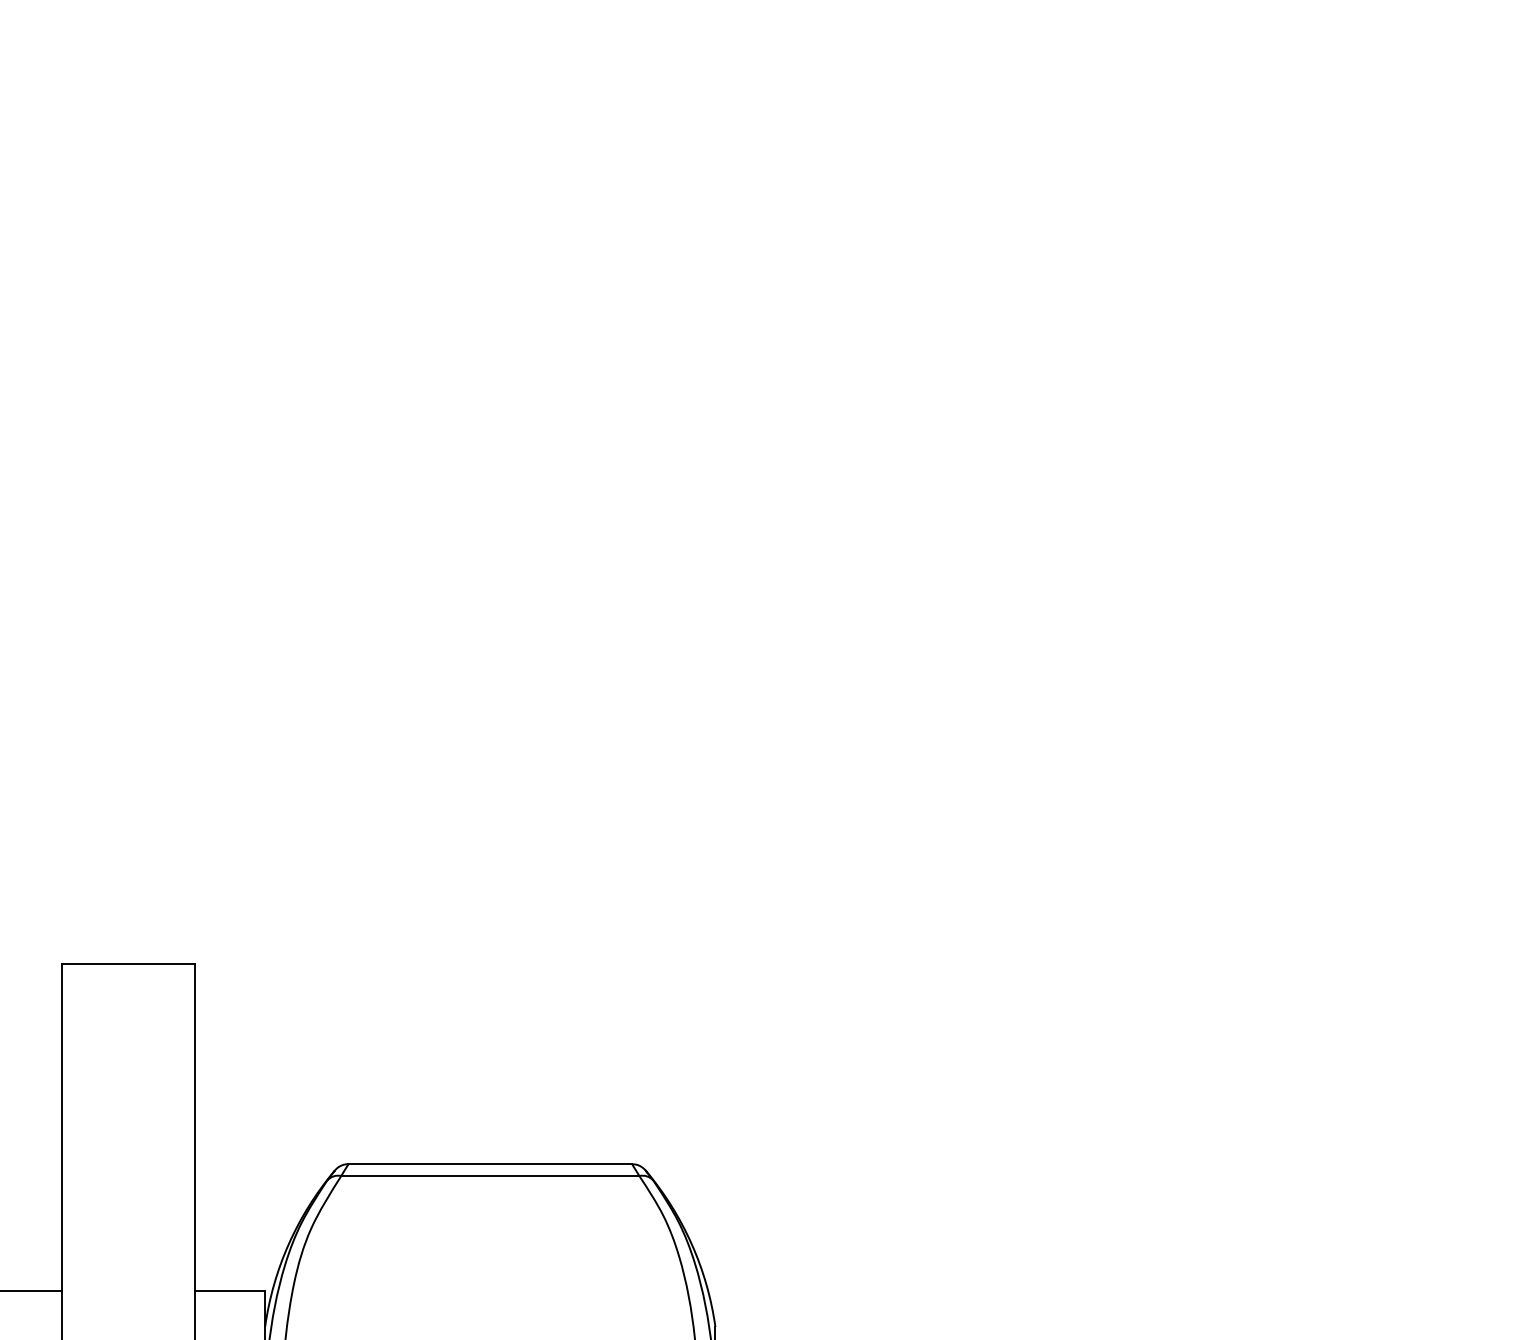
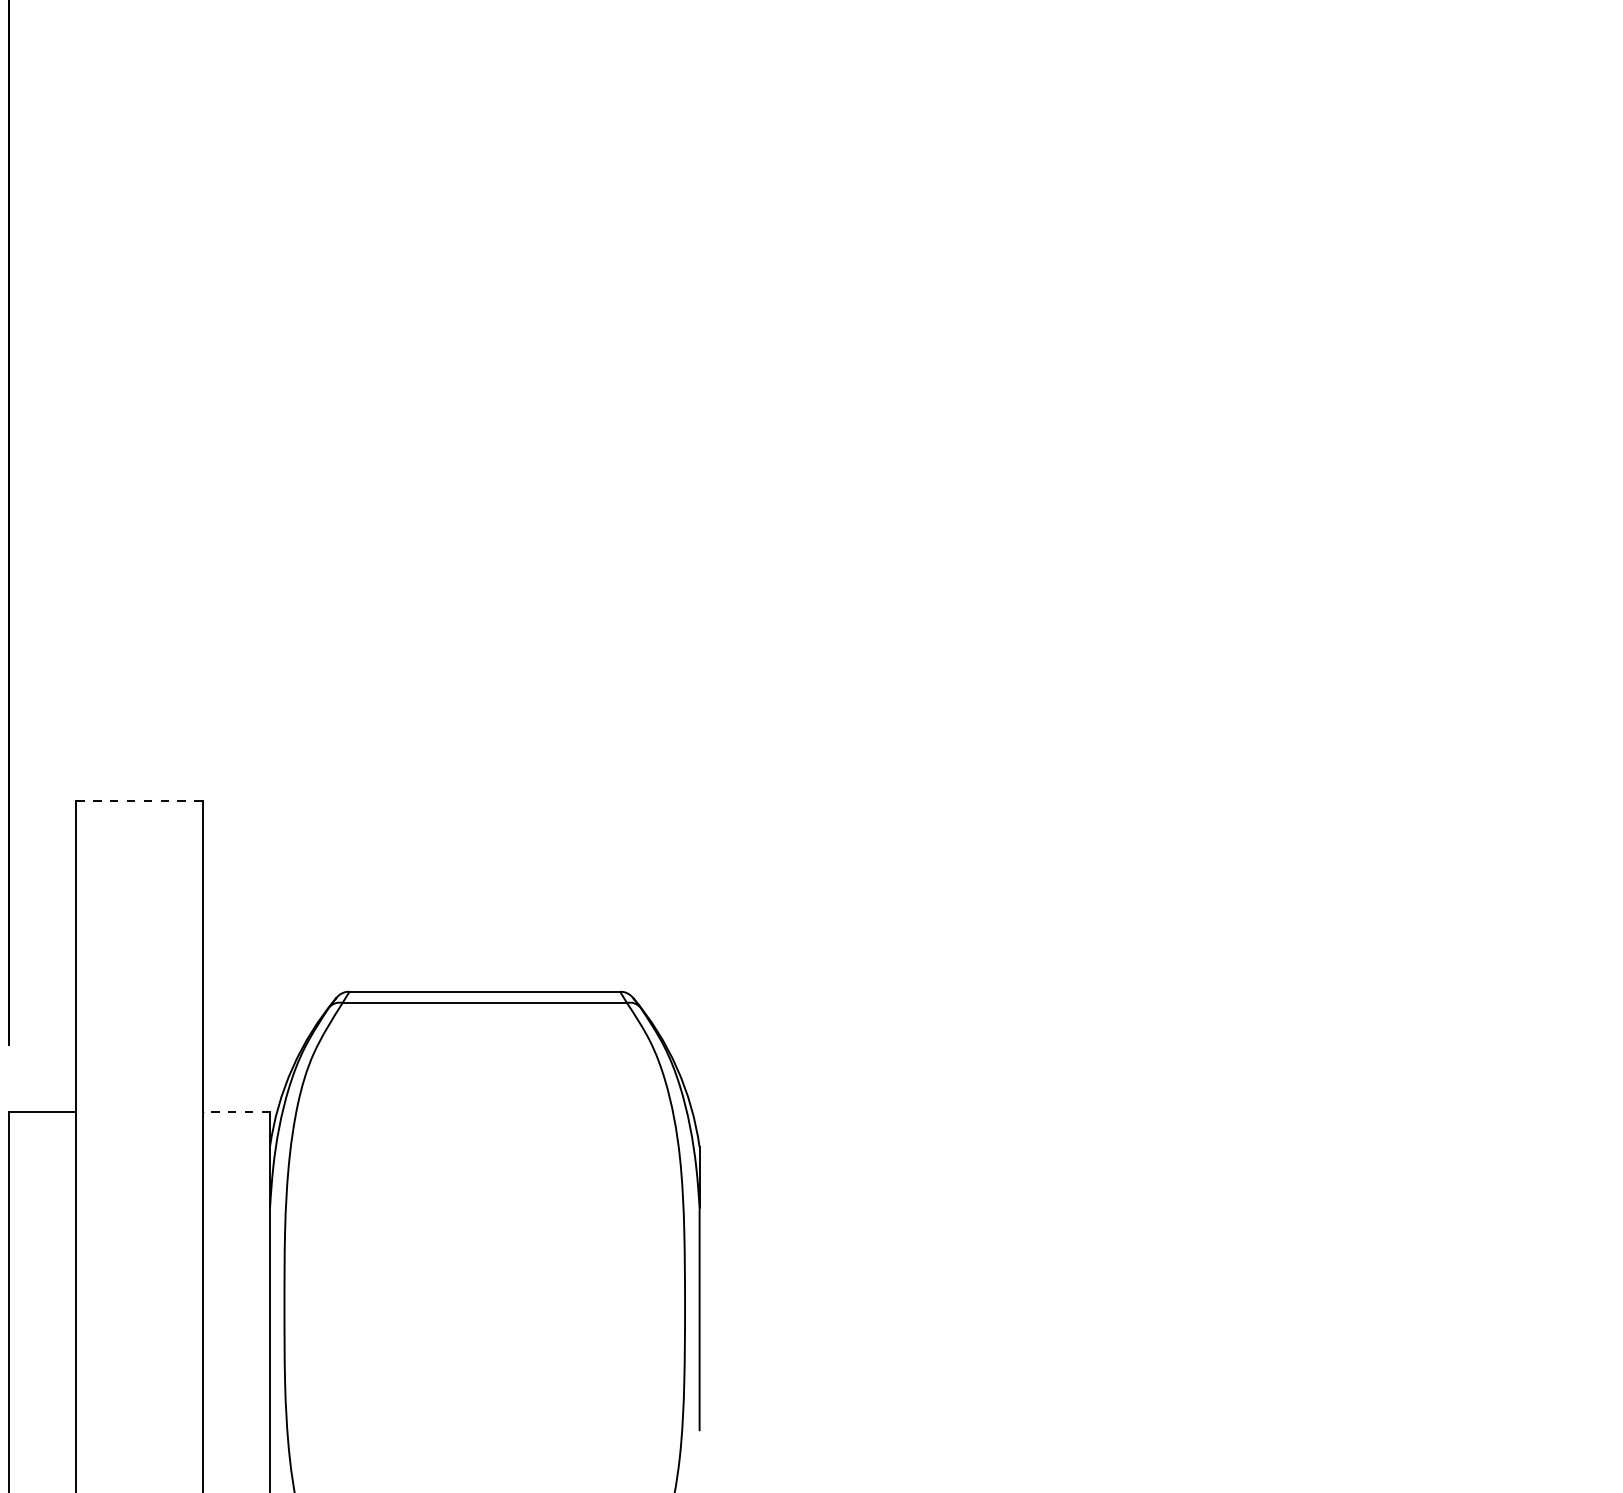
line: (127, 963) -> (138, 800), solid -> dashed
line: (230, 1290) -> (236, 1112), solid -> dashed

